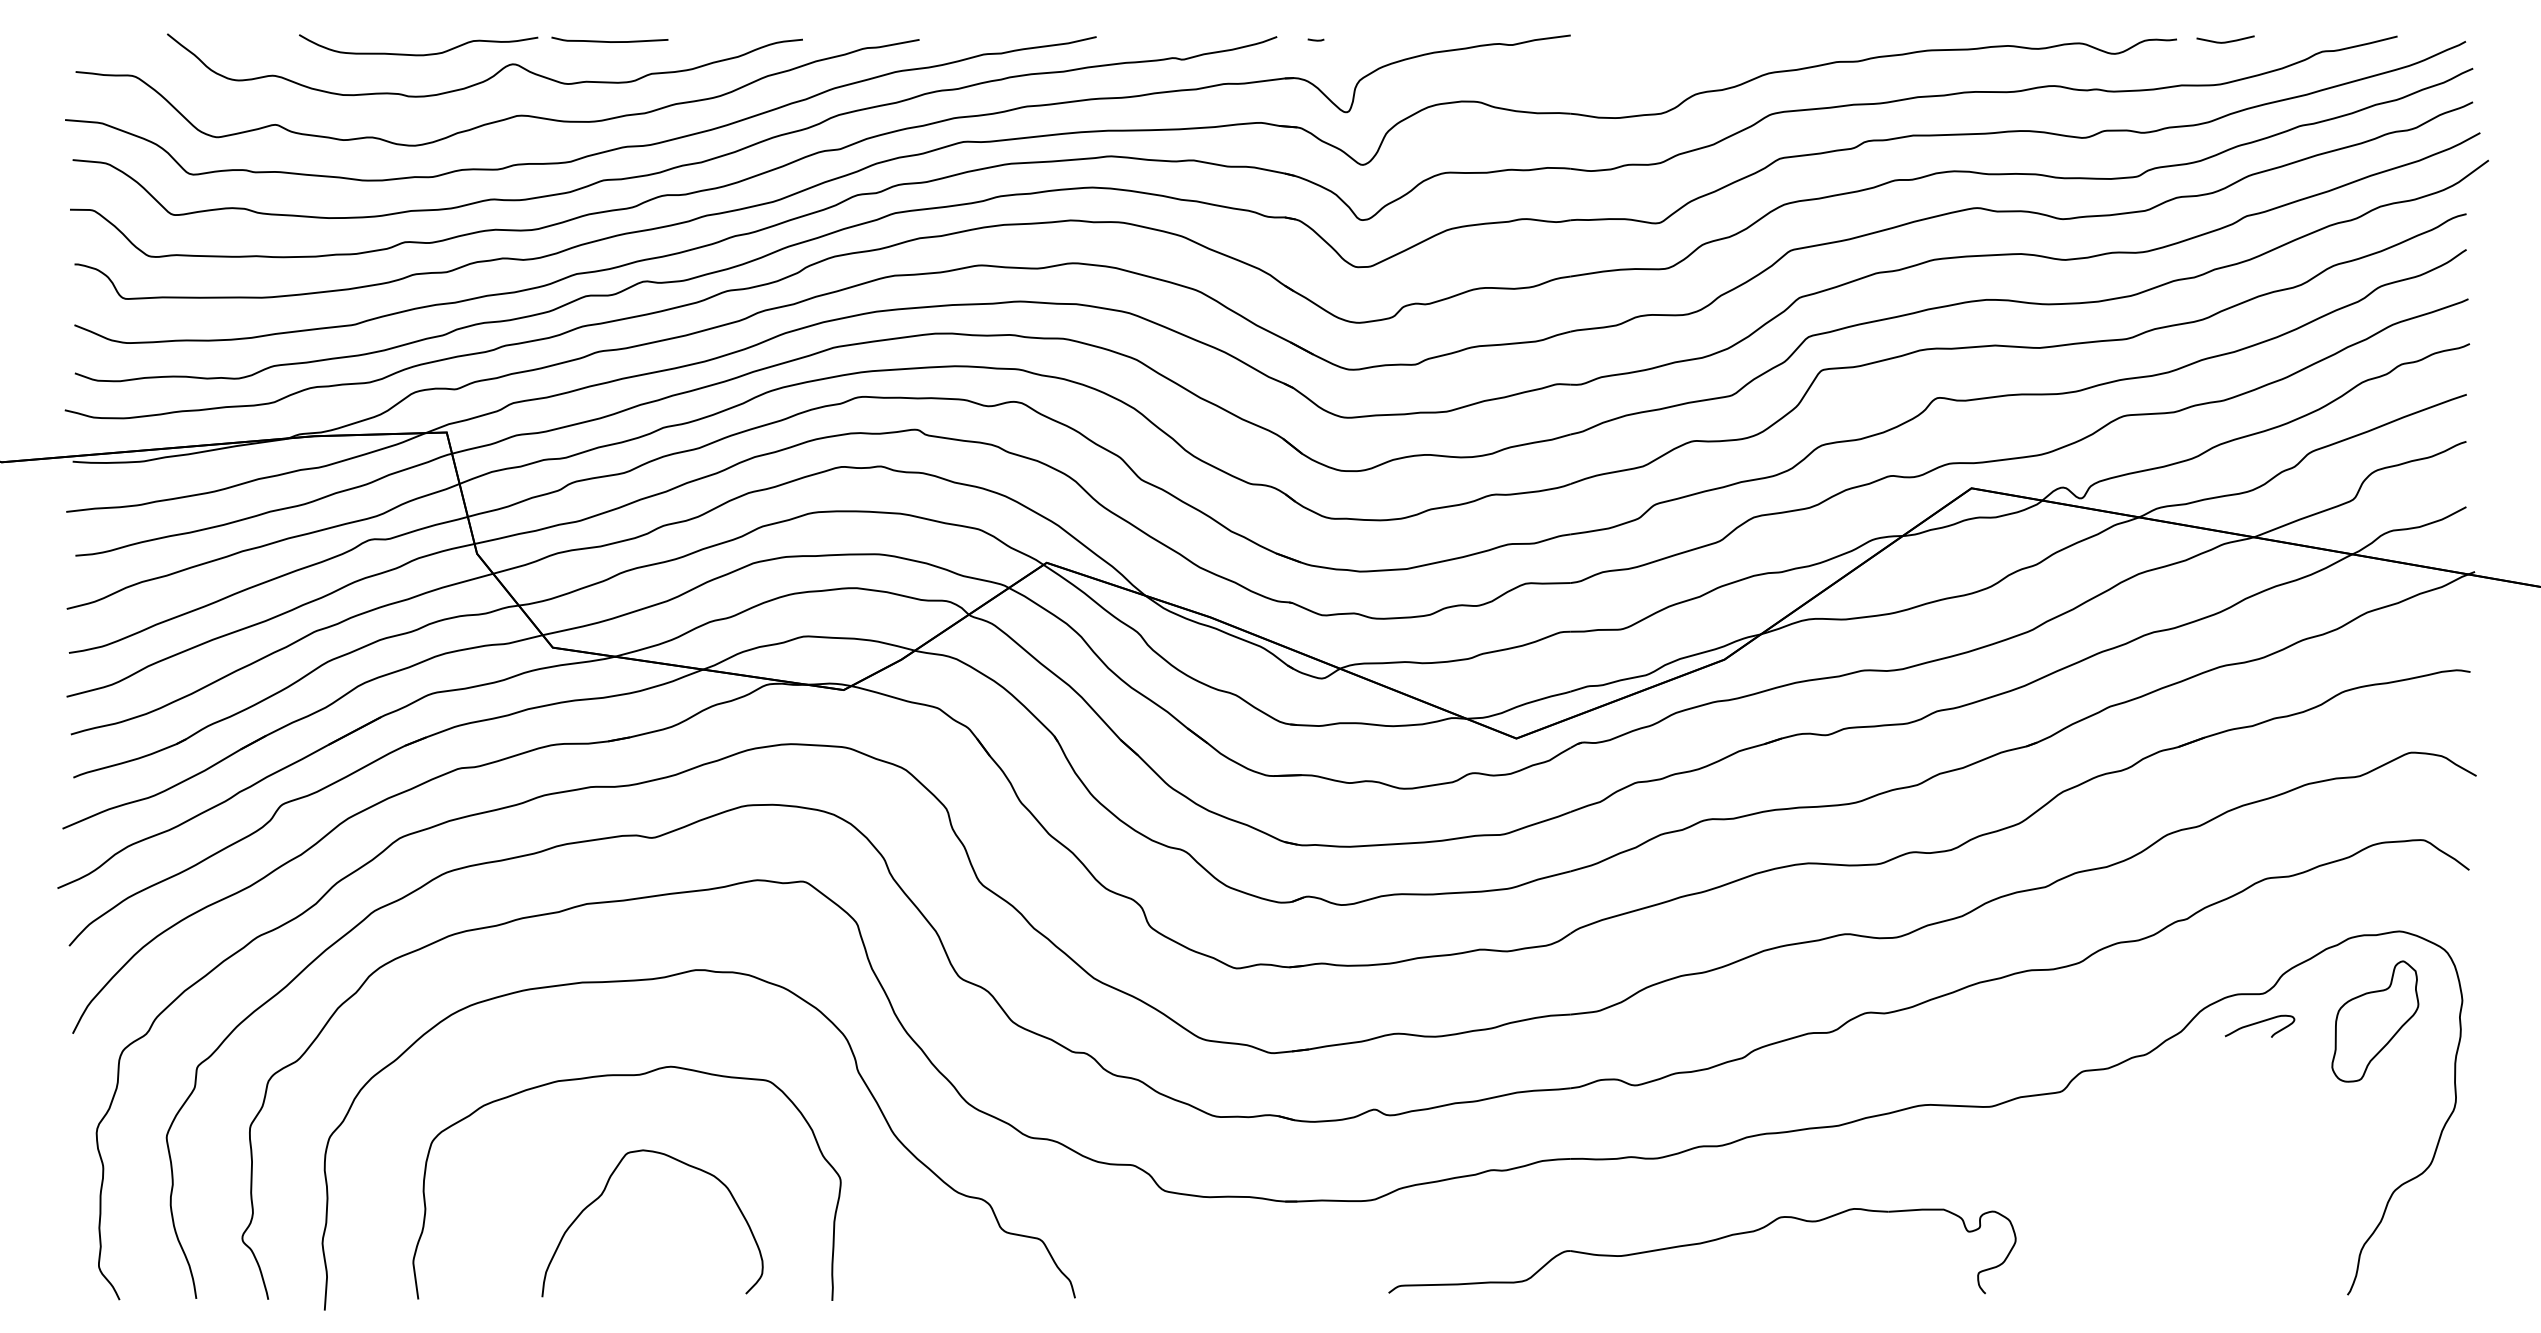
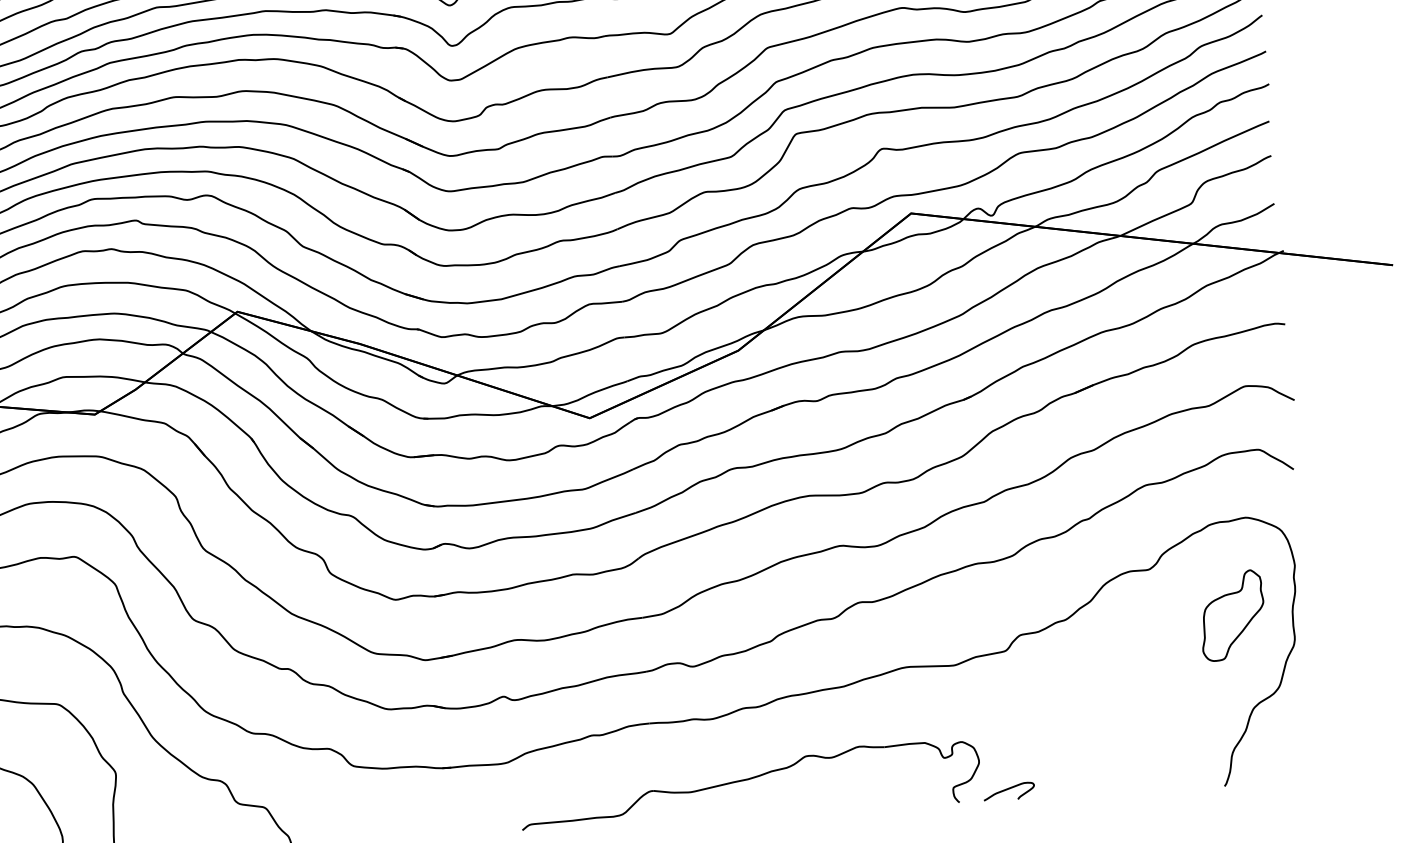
part: (2375, 1021) -> (1232, 615), moved
curve: (2259, 1023) -> (1008, 789), moved

